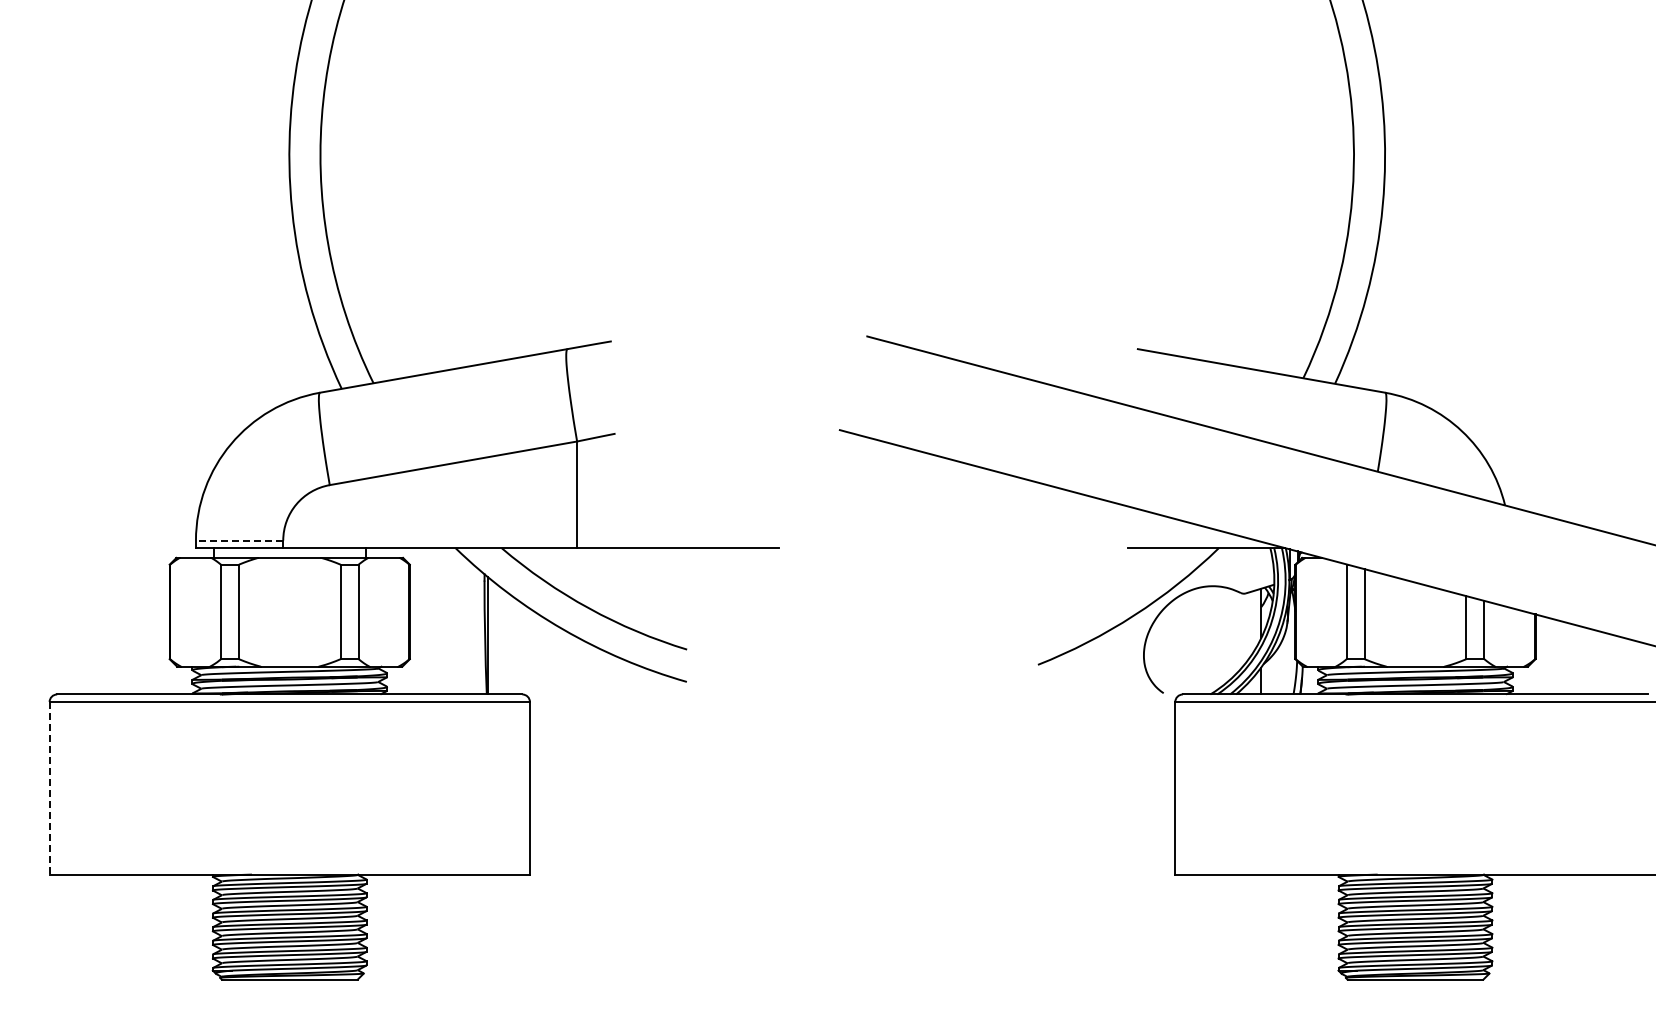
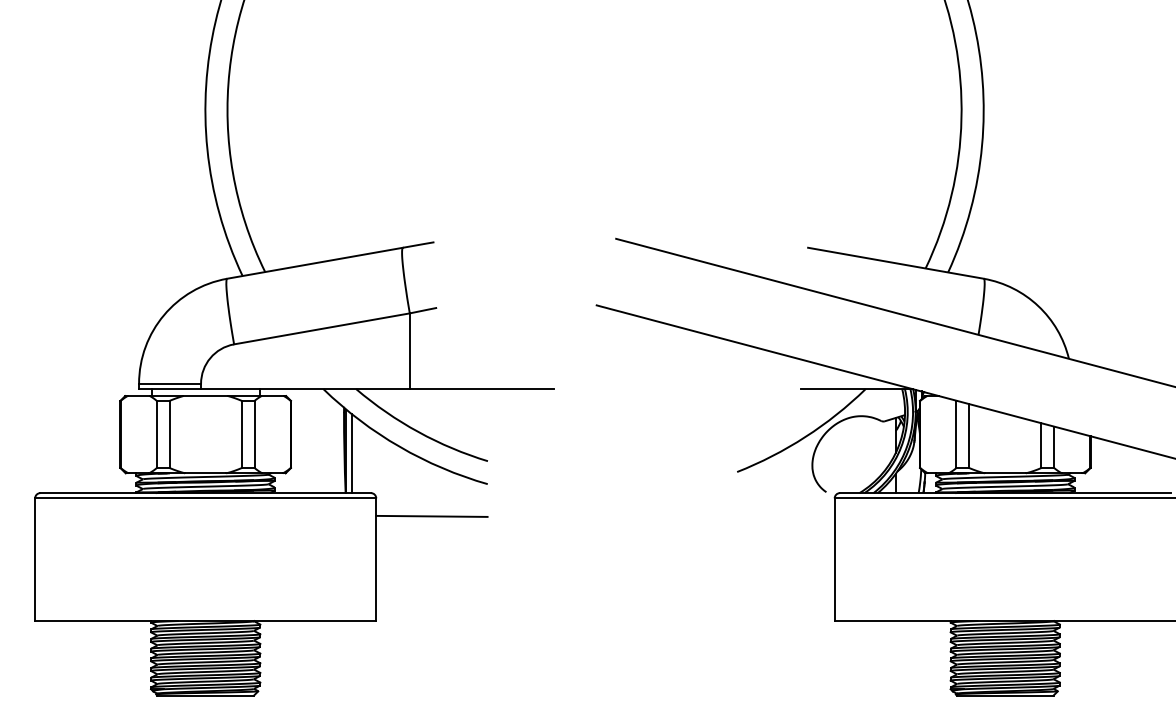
line: (239, 540) -> (169, 383), dashed -> solid
line: (495, 638) -> (351, 453), added
line: (607, 727) -> (431, 516), added
line: (49, 788) -> (35, 559), dashed -> solid

